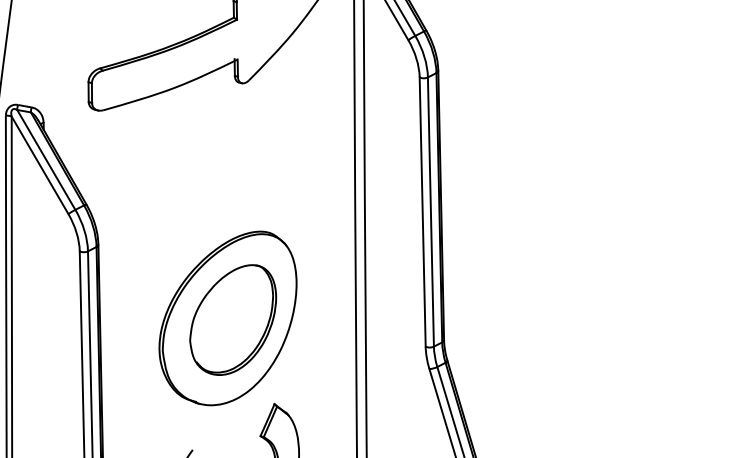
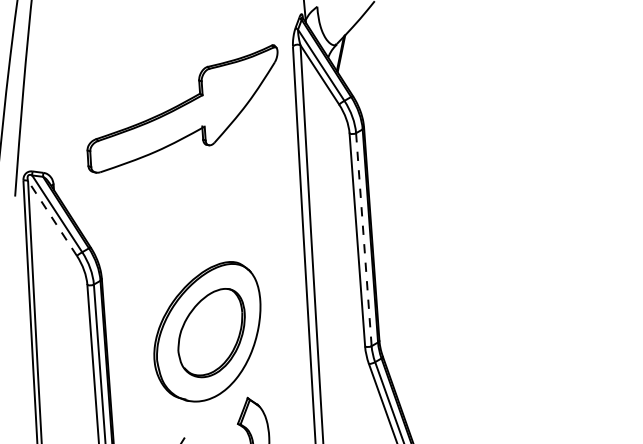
line: (40, 165) -> (52, 218), solid -> dashed
line: (430, 211) -> (363, 239), solid -> dashed

